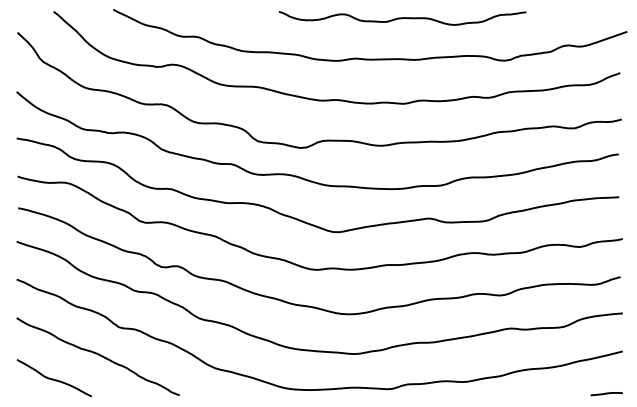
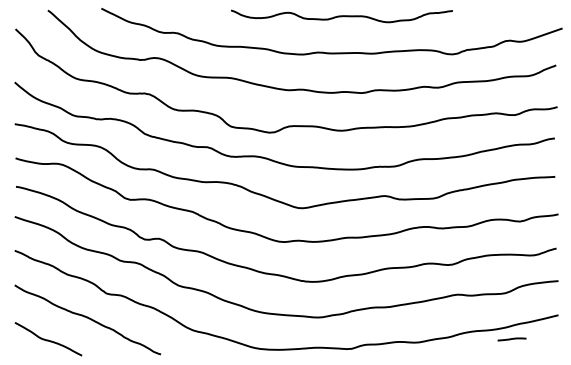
curve: (402, 18) -> (341, 16), moved
line: (606, 394) -> (511, 339), moved

